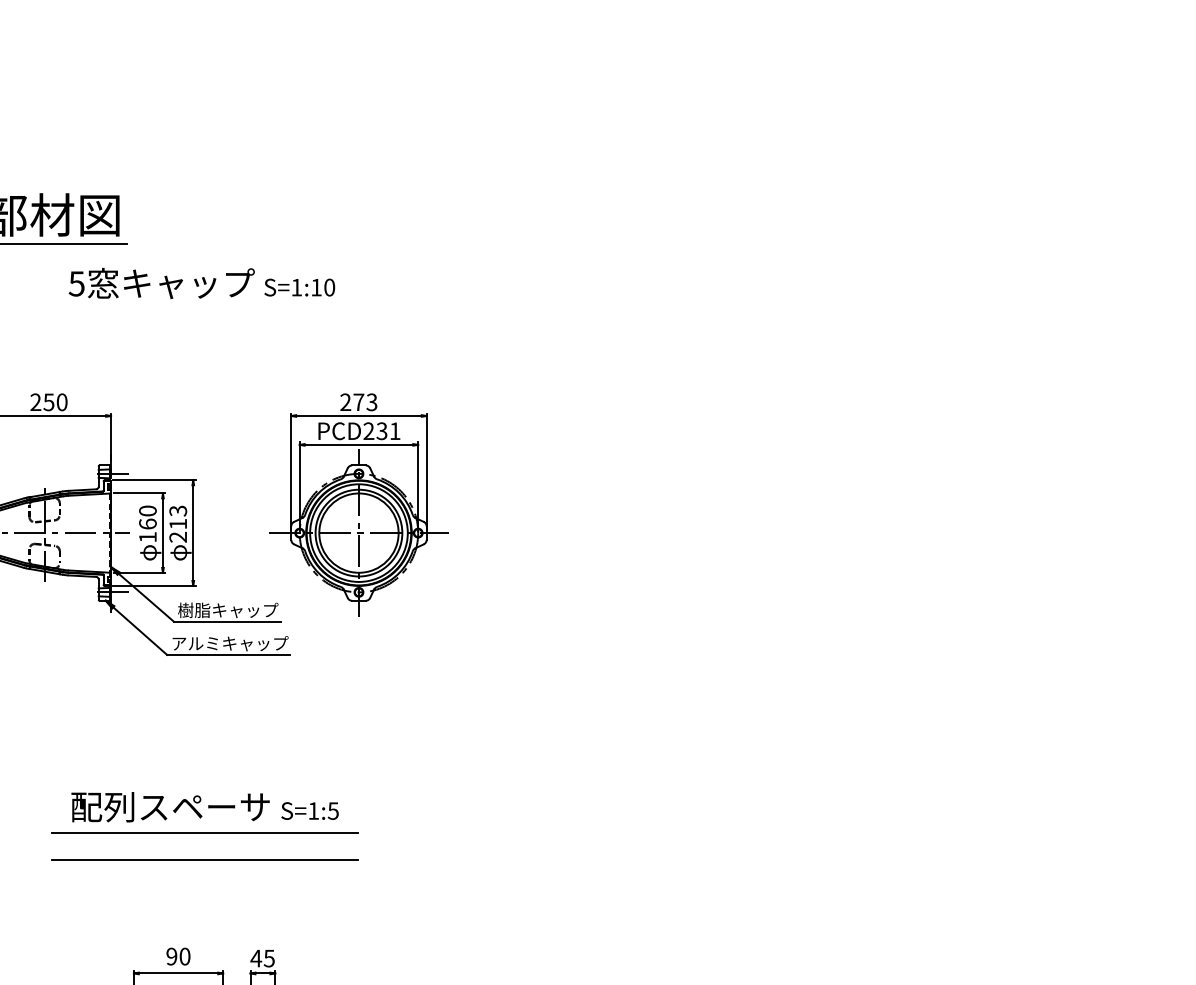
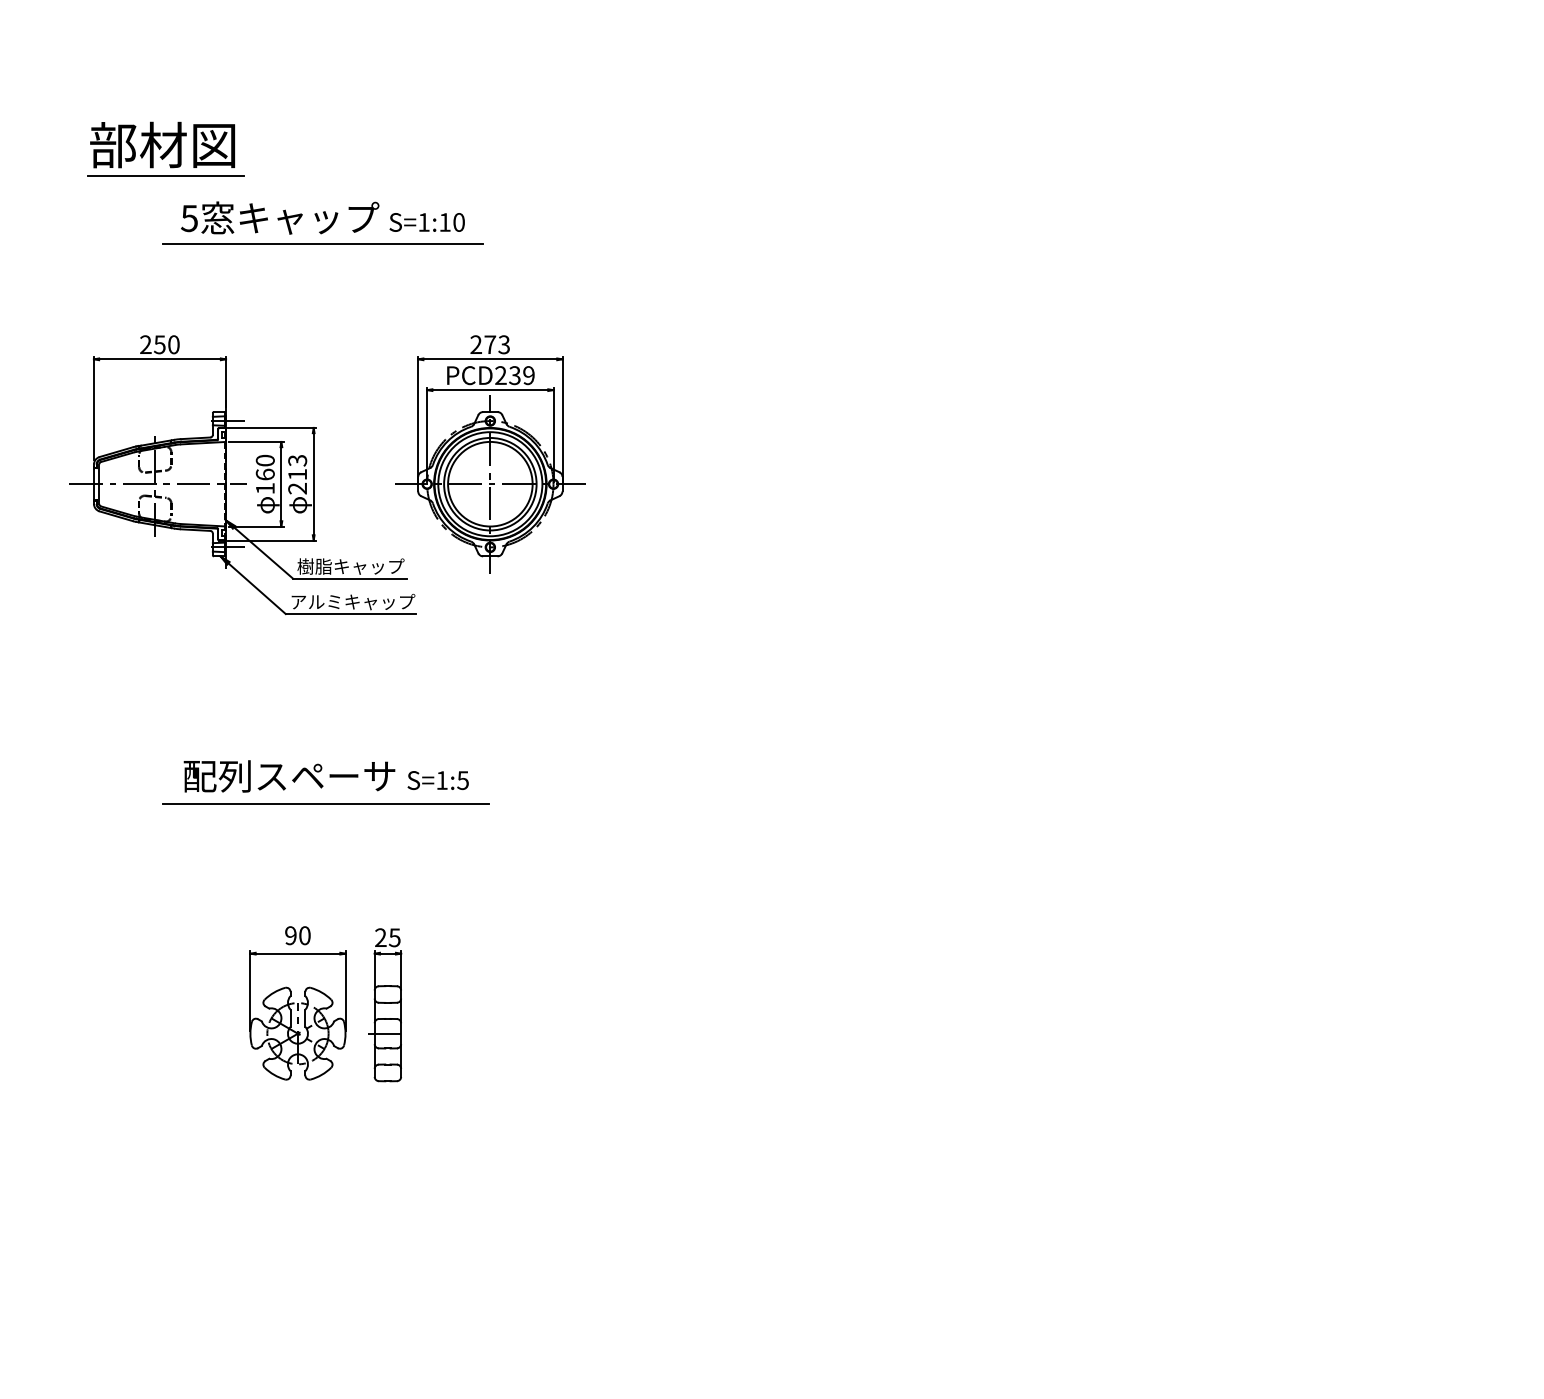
line: (201, 307) -> (322, 243), added
text: (394, 431) -> (528, 375), PCD231 -> PCD239
line: (204, 859) -> (325, 832), removed
text: (255, 958) -> (380, 937), 45 -> 25

